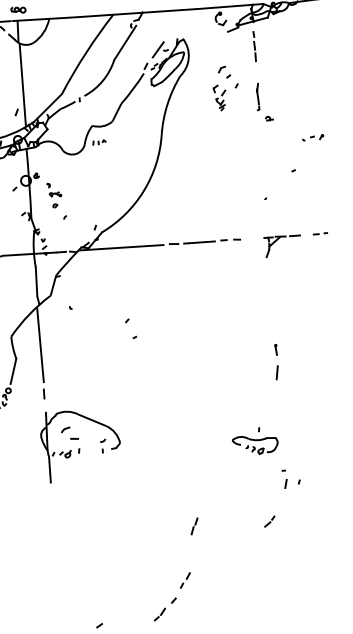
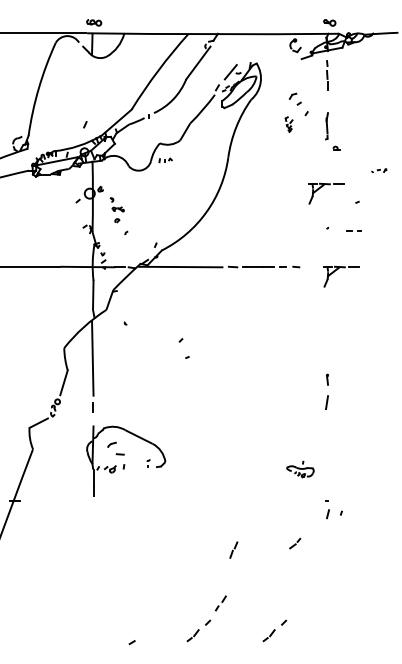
line: (22, 84) -> (93, 97), removed
part: (219, 97) -> (288, 124), size x0.6
part: (313, 137) -> (379, 170), size x0.7
part: (257, 158) -> (322, 187), added
line: (319, 233) -> (352, 230), moved
part: (255, 441) -> (300, 469), size x0.6
part: (103, 445) -> (148, 463), size x0.6
line: (270, 521) -> (295, 543), moved
part: (240, 603) -> (274, 630), added

